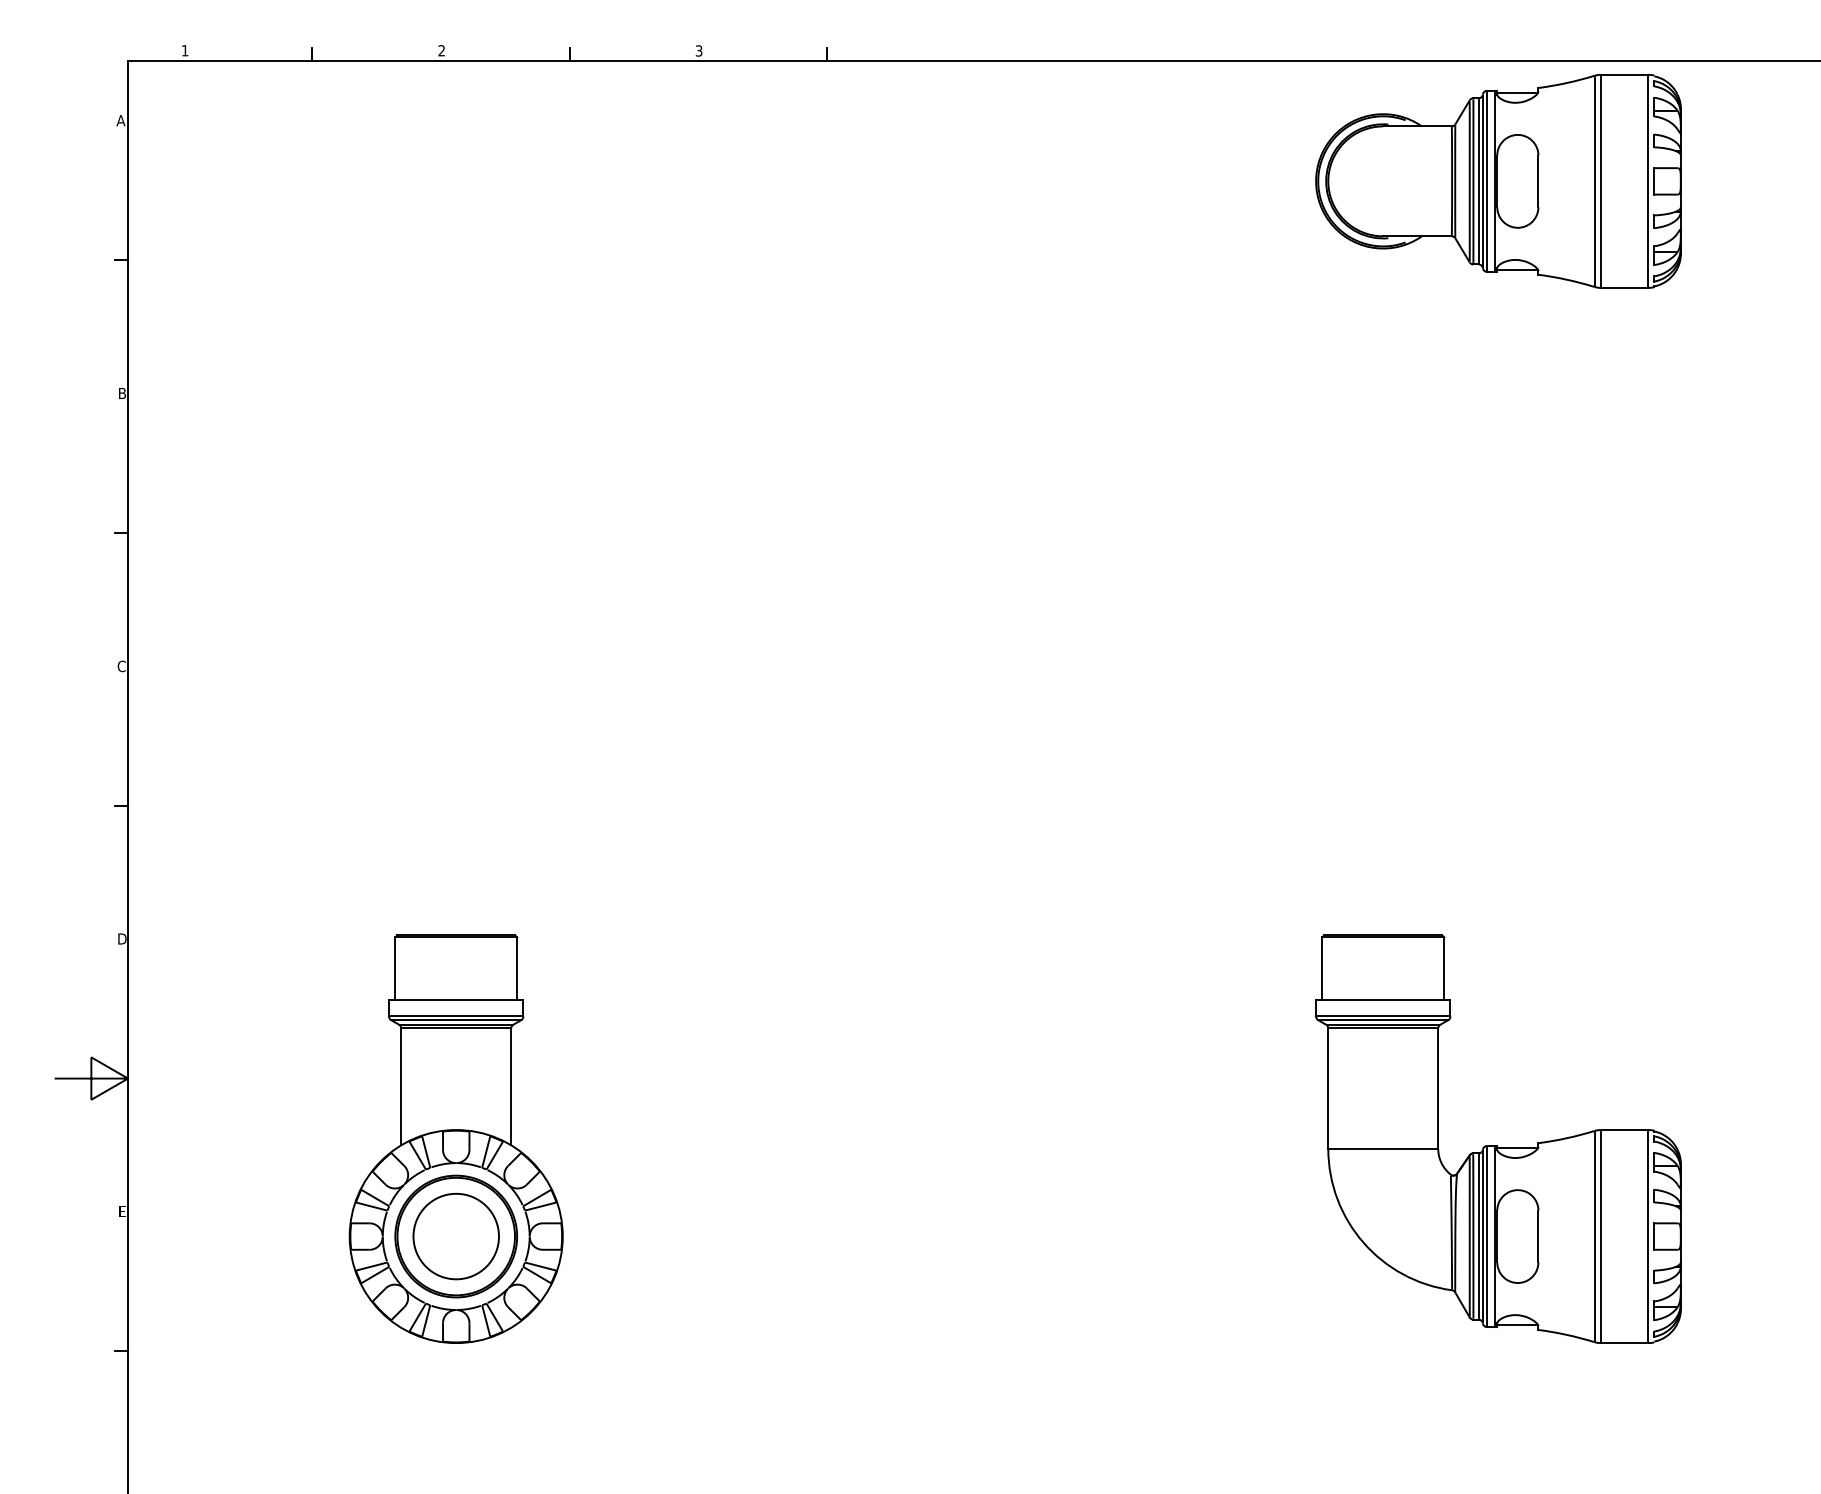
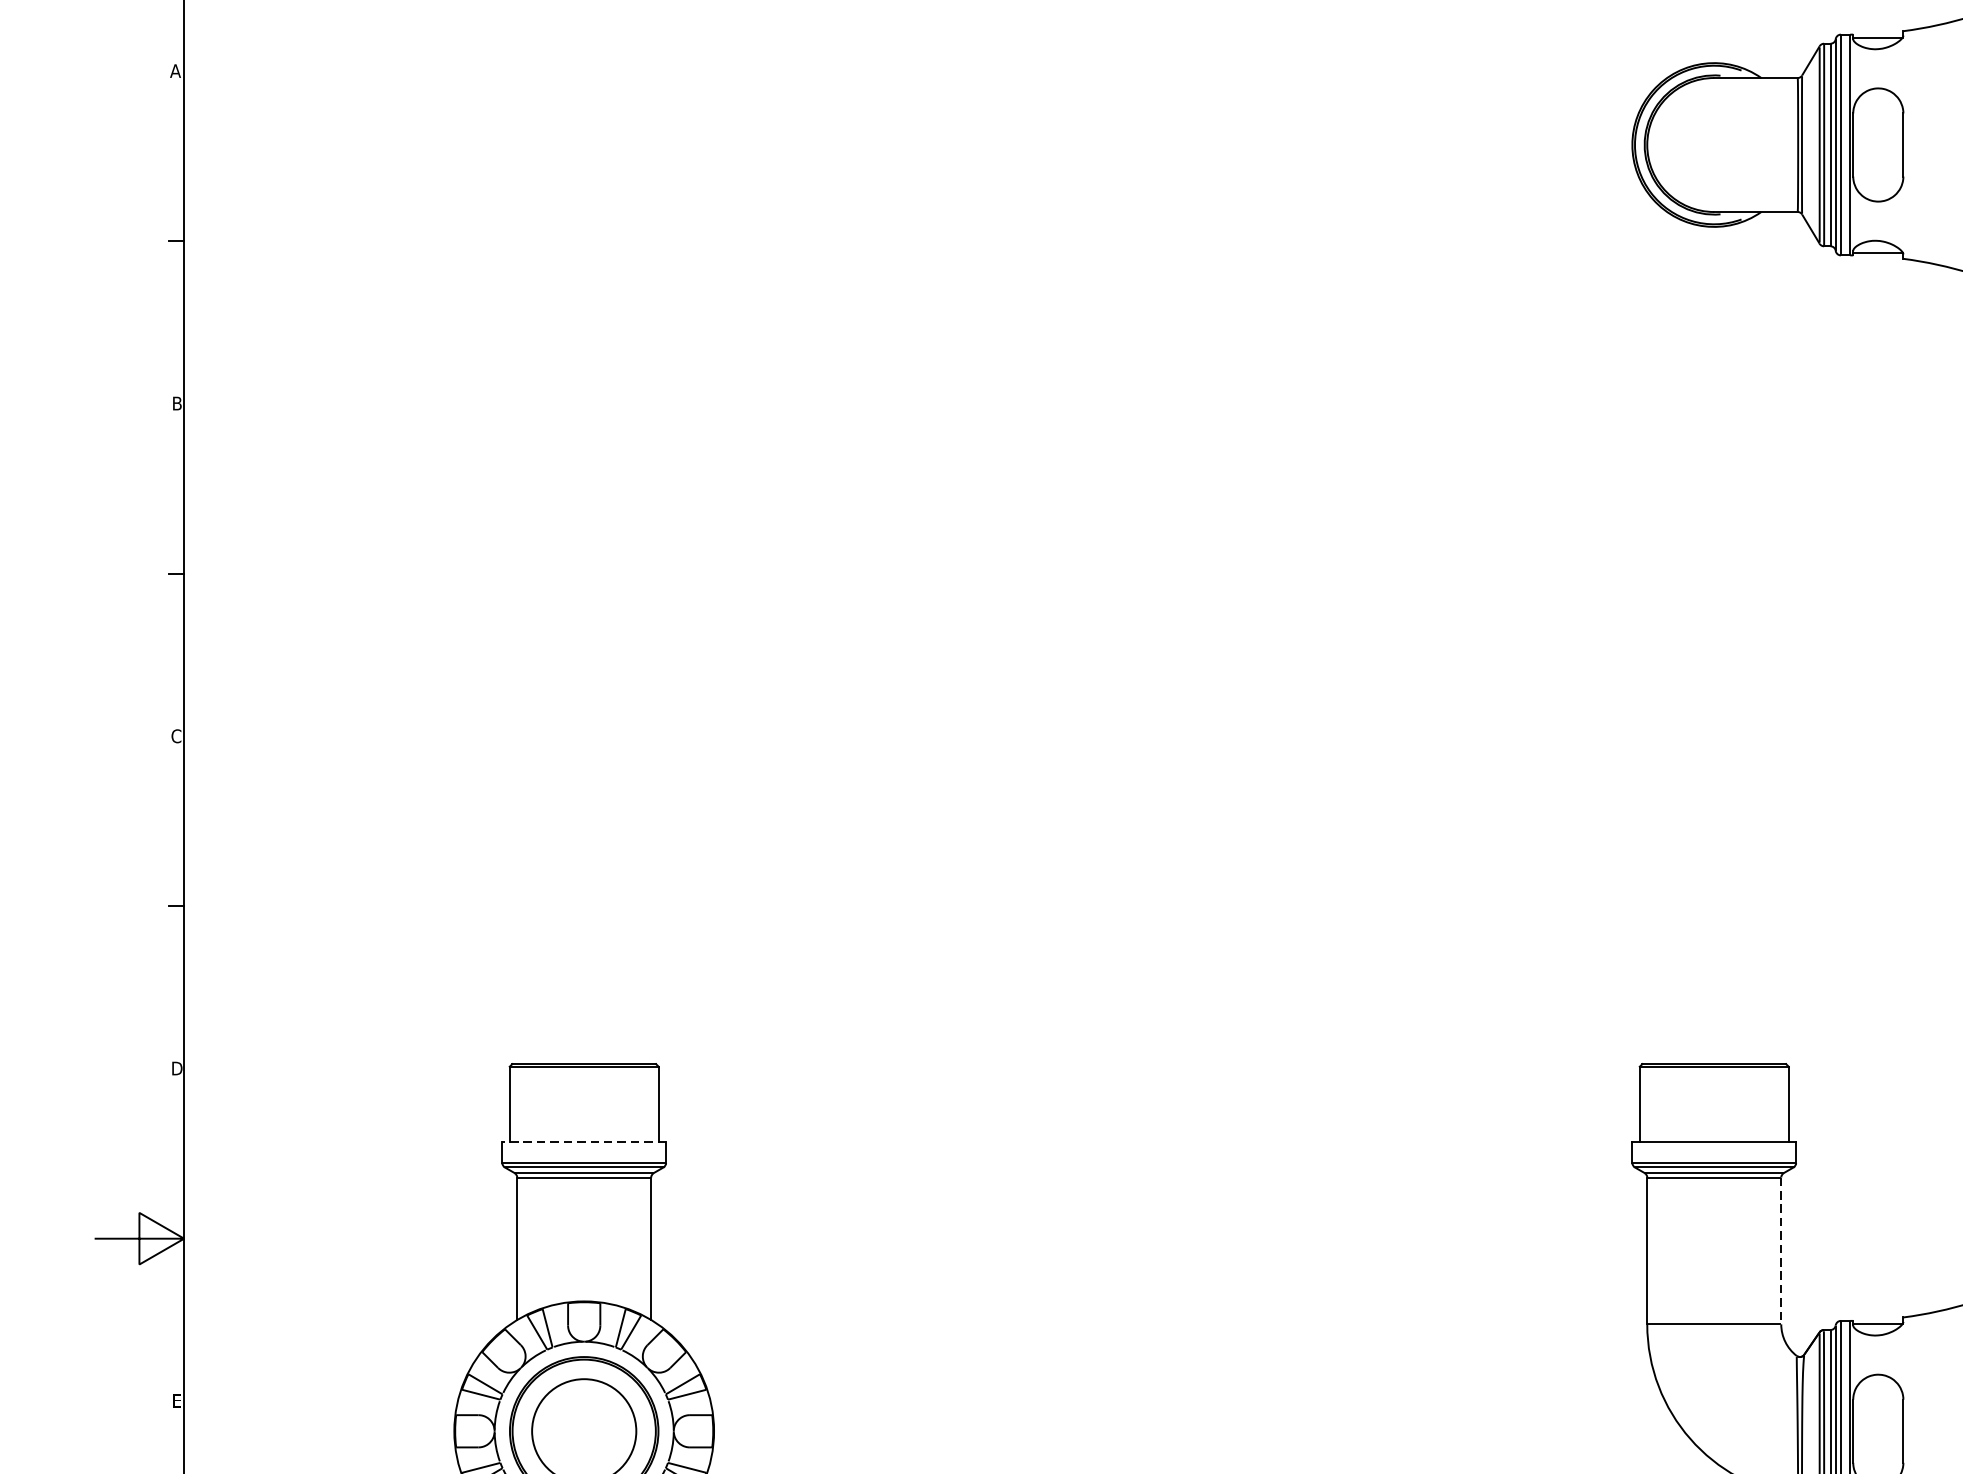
line: (455, 999) -> (583, 1142), solid -> dashed
line: (1438, 1089) -> (1781, 1252), solid -> dashed

